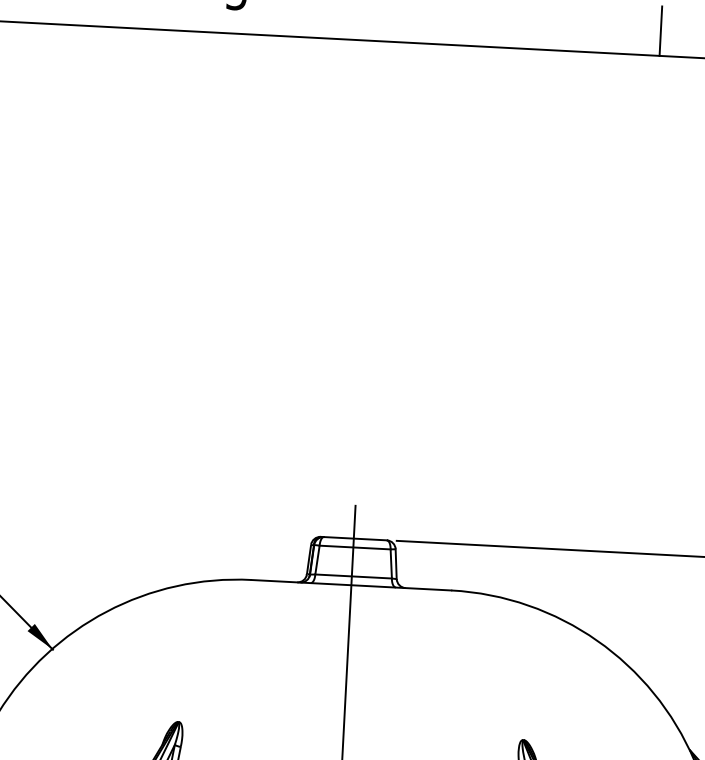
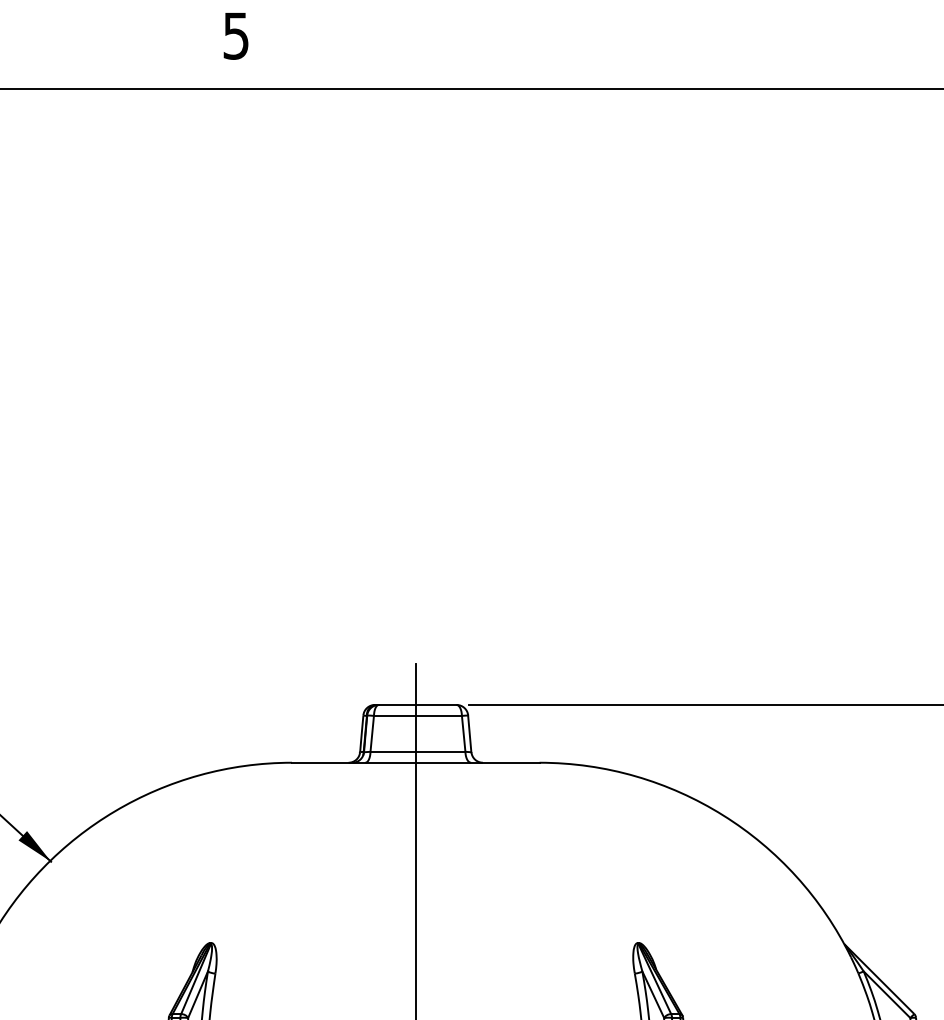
line: (660, 30) -> (762, 57), removed

